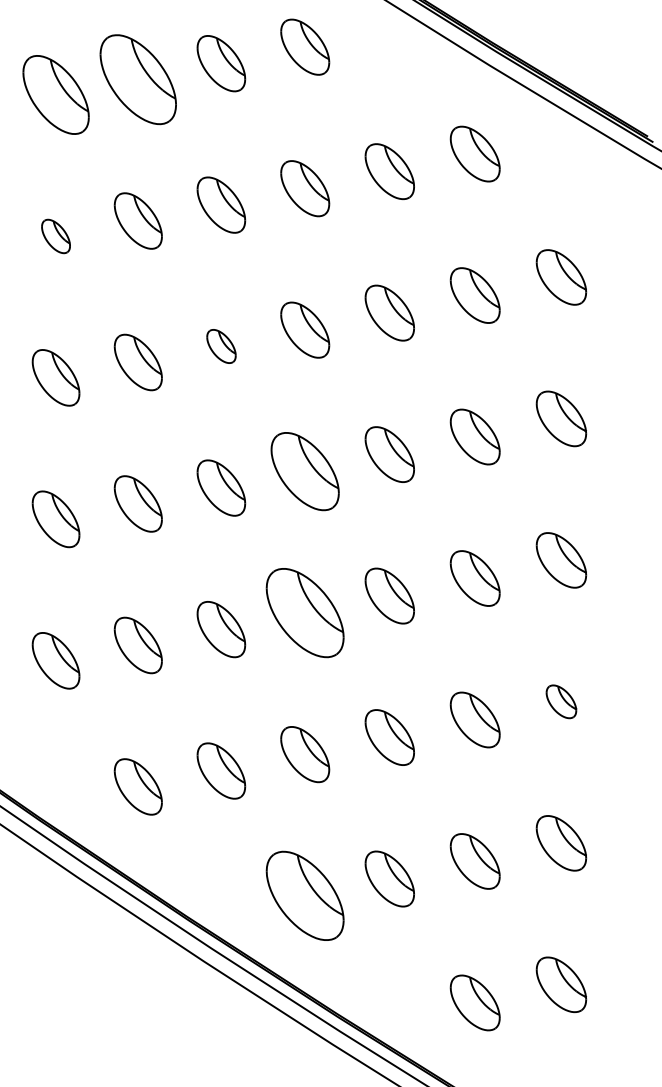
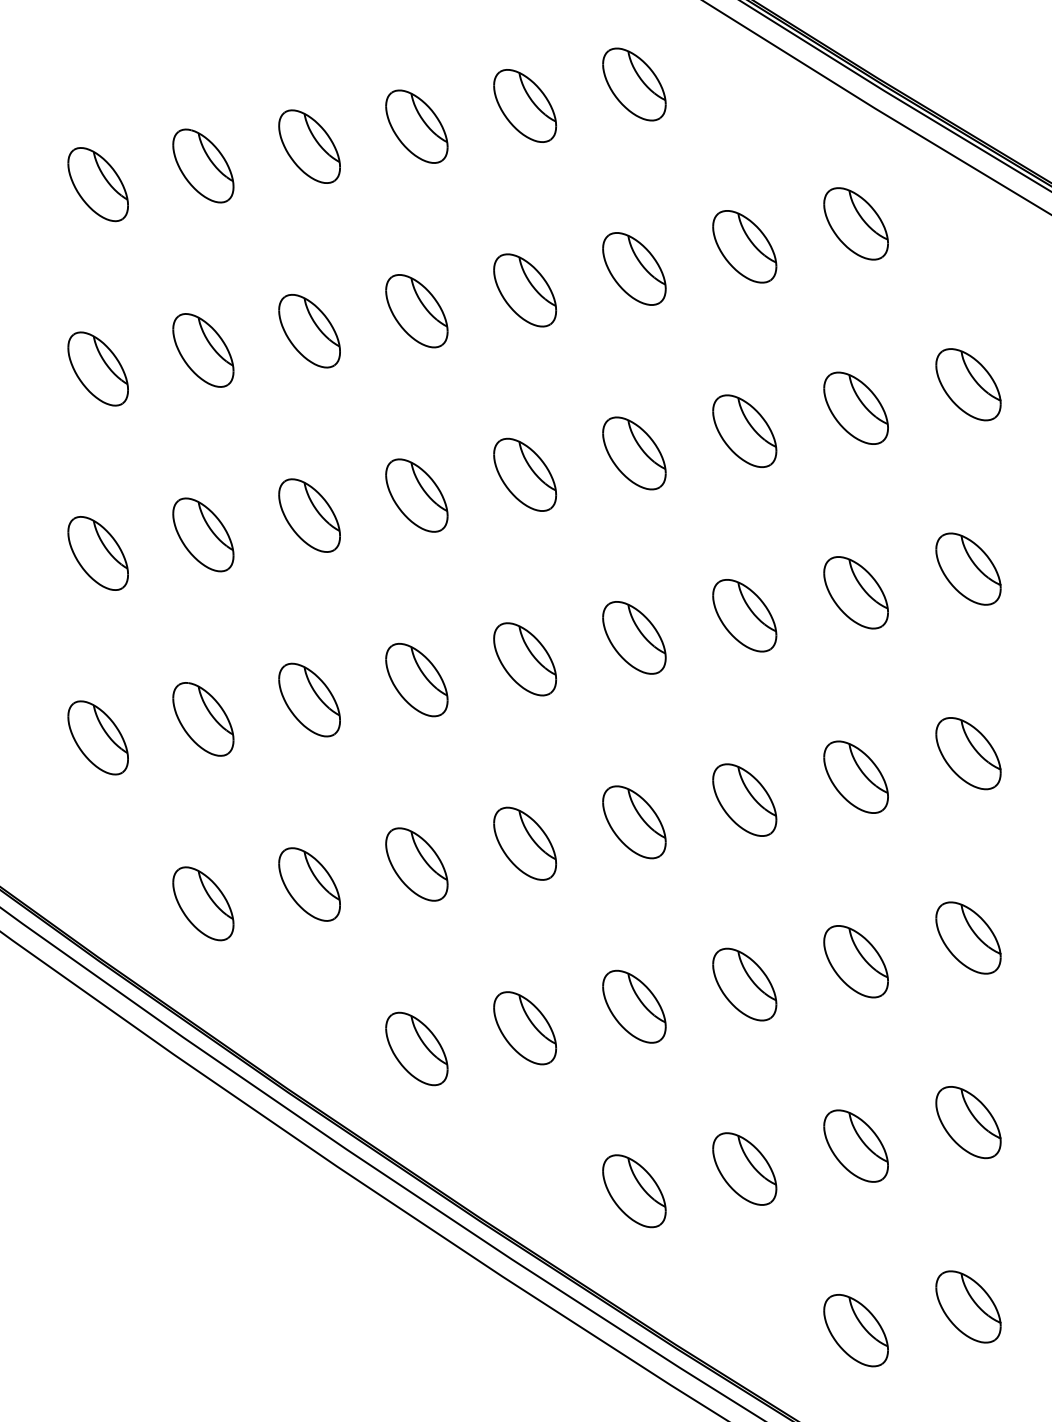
part: (138, 79) -> (416, 126), size x0.62
part: (55, 94) -> (309, 146), size x0.71
part: (55, 236) -> (309, 331), size x1.67
part: (221, 346) -> (525, 474), size x1.67
part: (305, 471) -> (634, 637), size x0.71
part: (305, 613) -> (634, 822), size x0.62
part: (561, 701) -> (968, 937), size x1.67
part: (305, 896) -> (634, 1191), size x0.62

